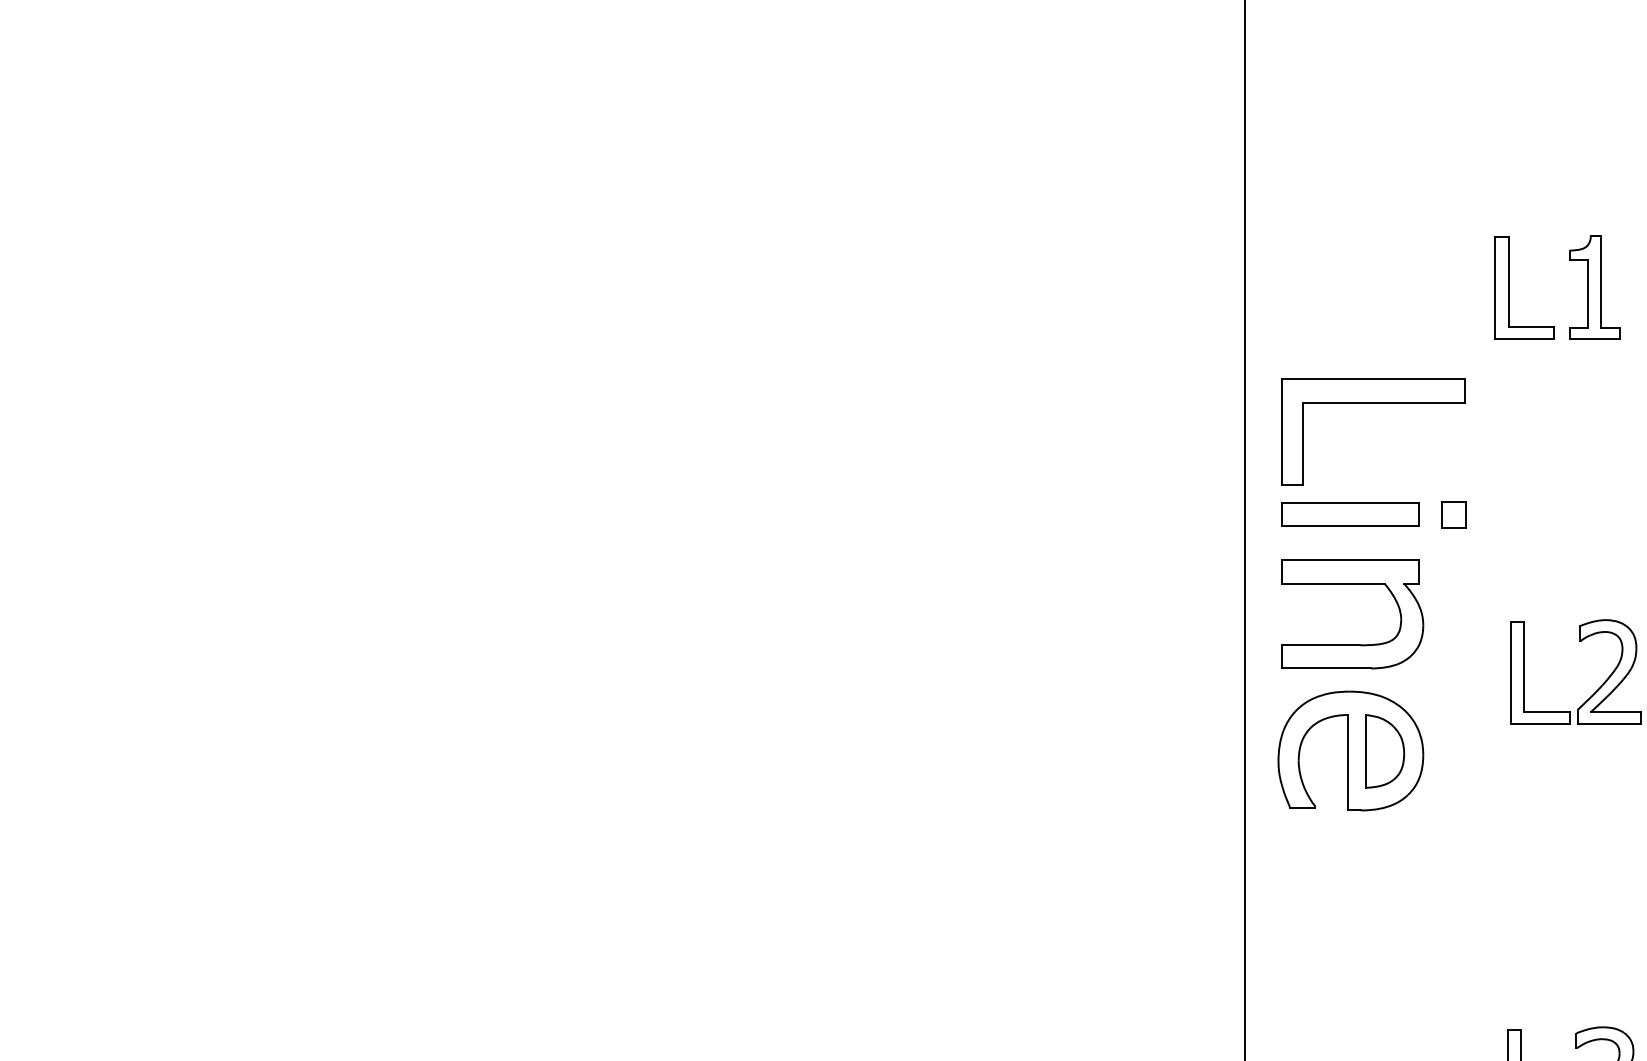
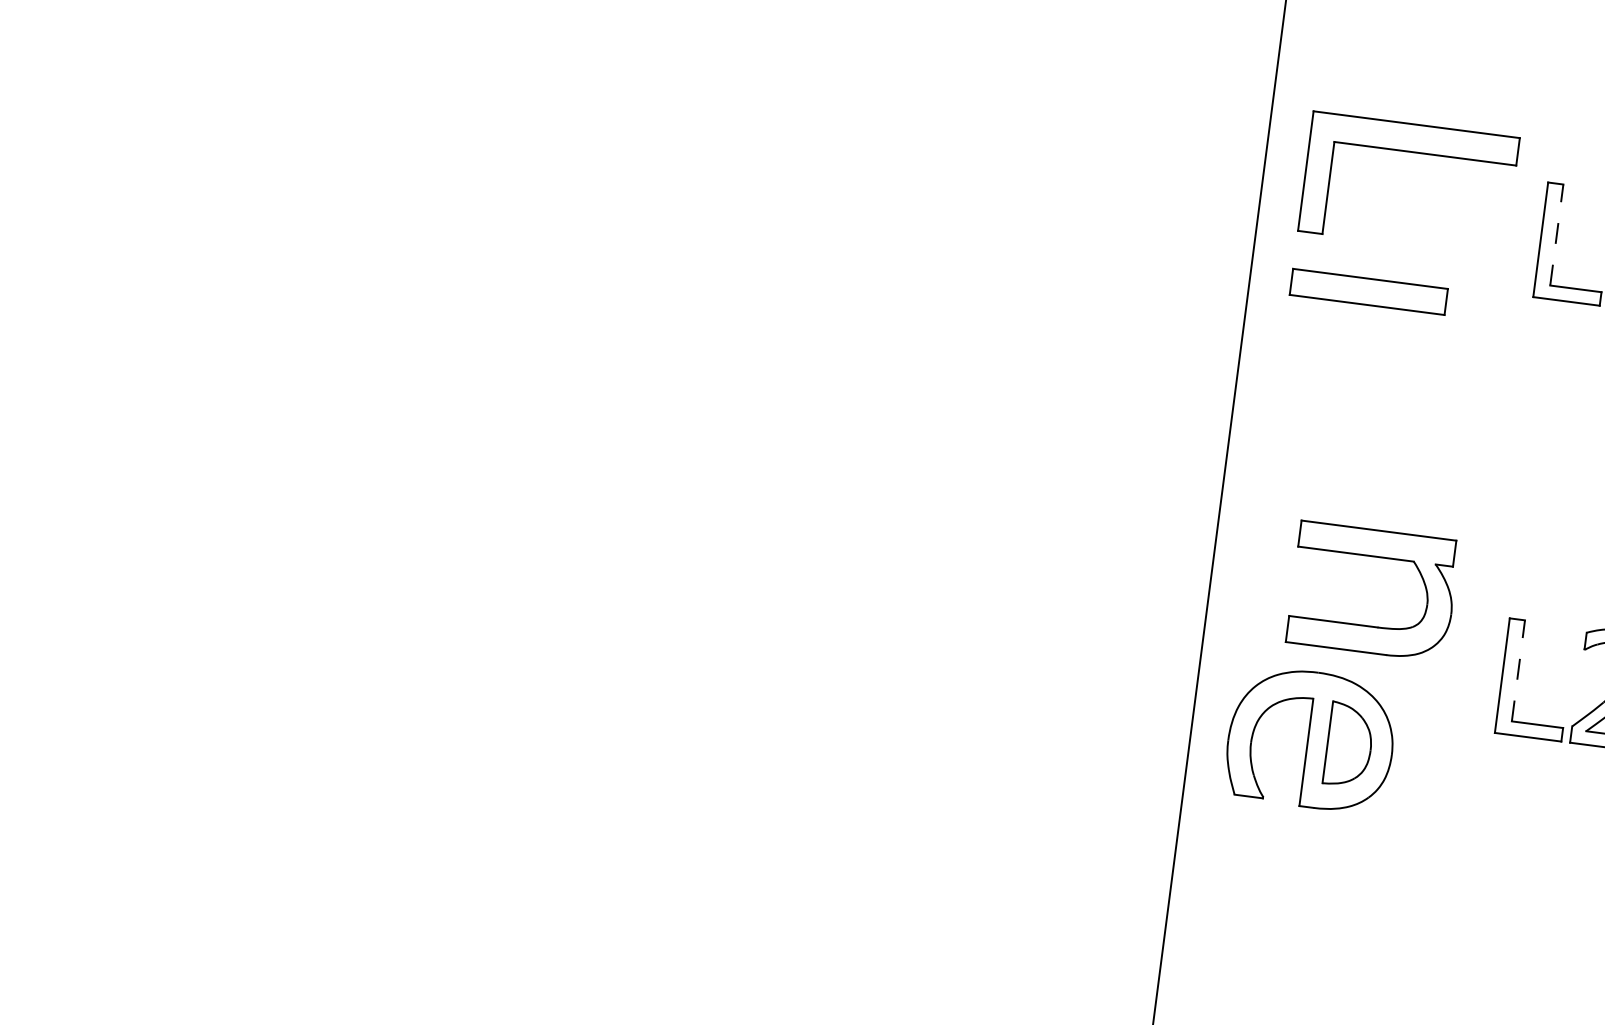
line: (1508, 281) -> (1556, 234), solid -> dashed
part: (1373, 403) -> (1413, 152), moved
part: (1350, 514) -> (1368, 291), moved
part: (1453, 514) -> (1460, 488), removed
part: (1352, 584) -> (1377, 557), moved
line: (1524, 667) -> (1518, 671), solid -> dashed

